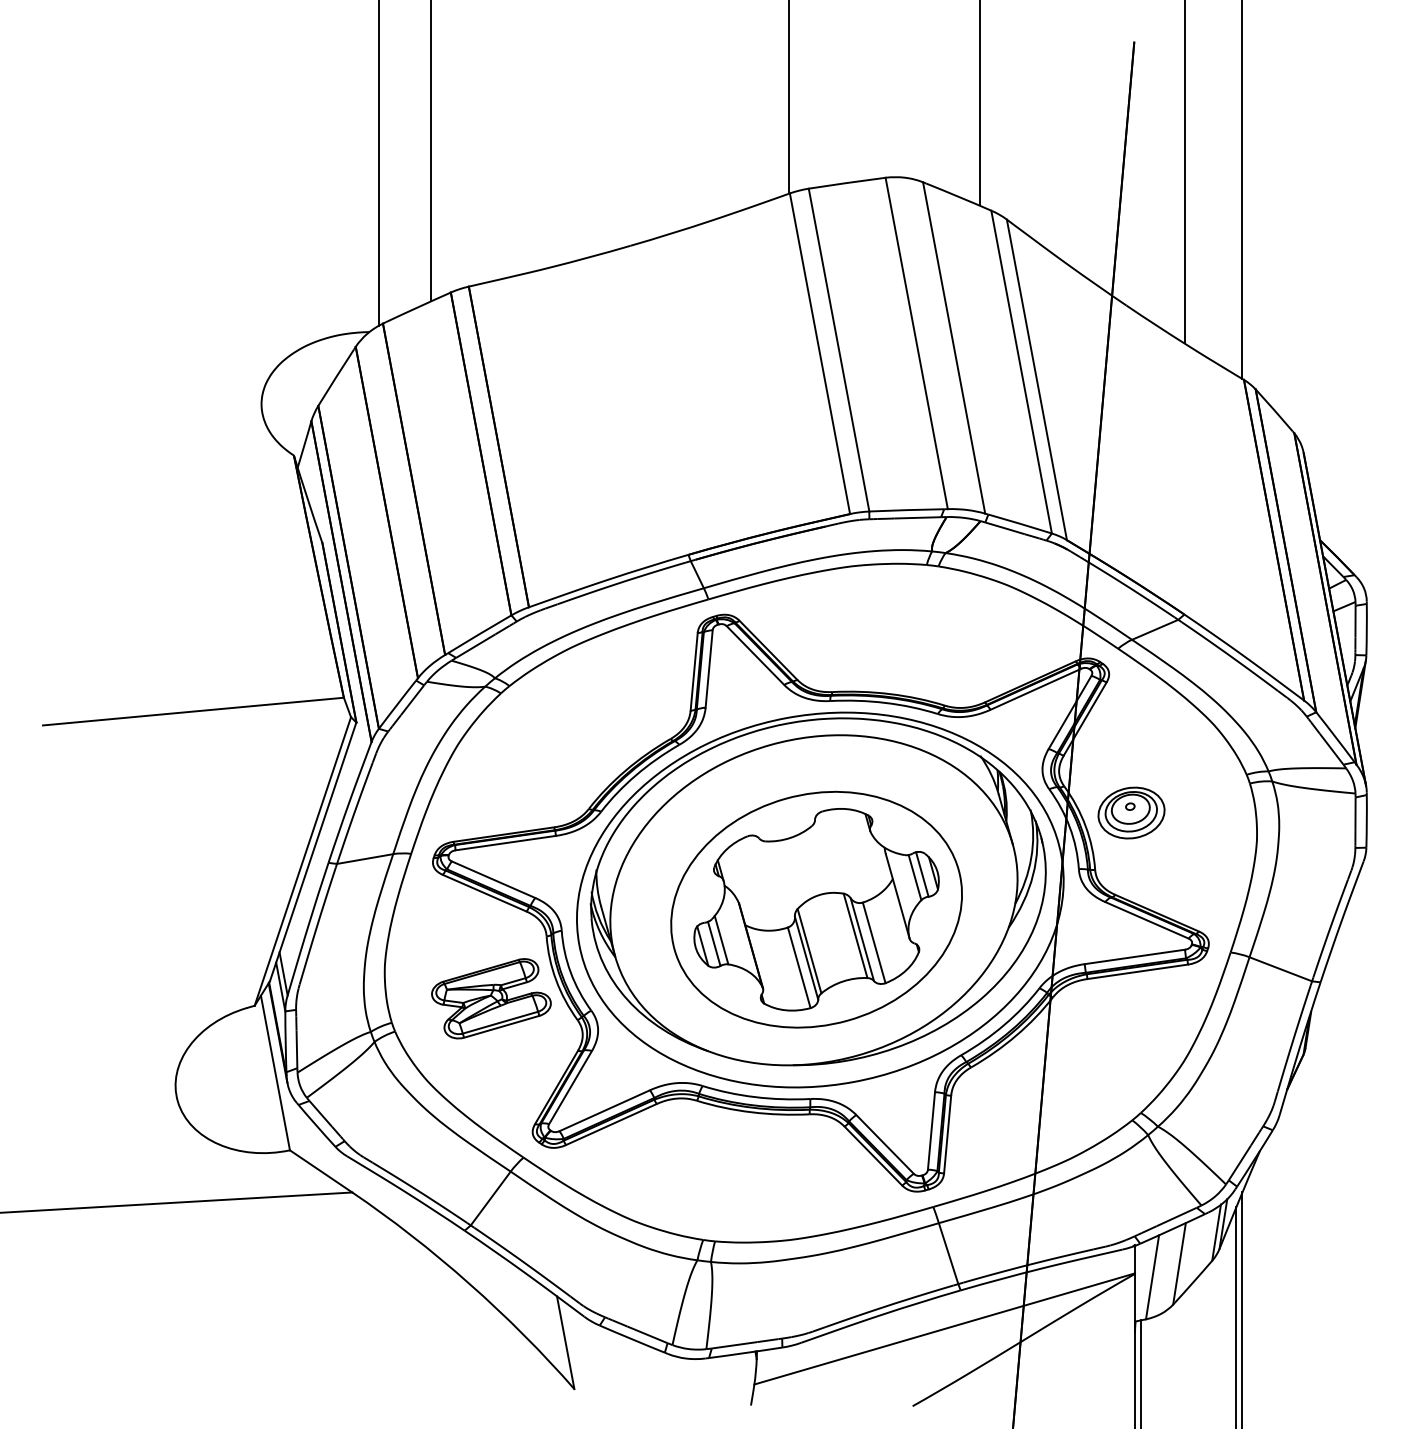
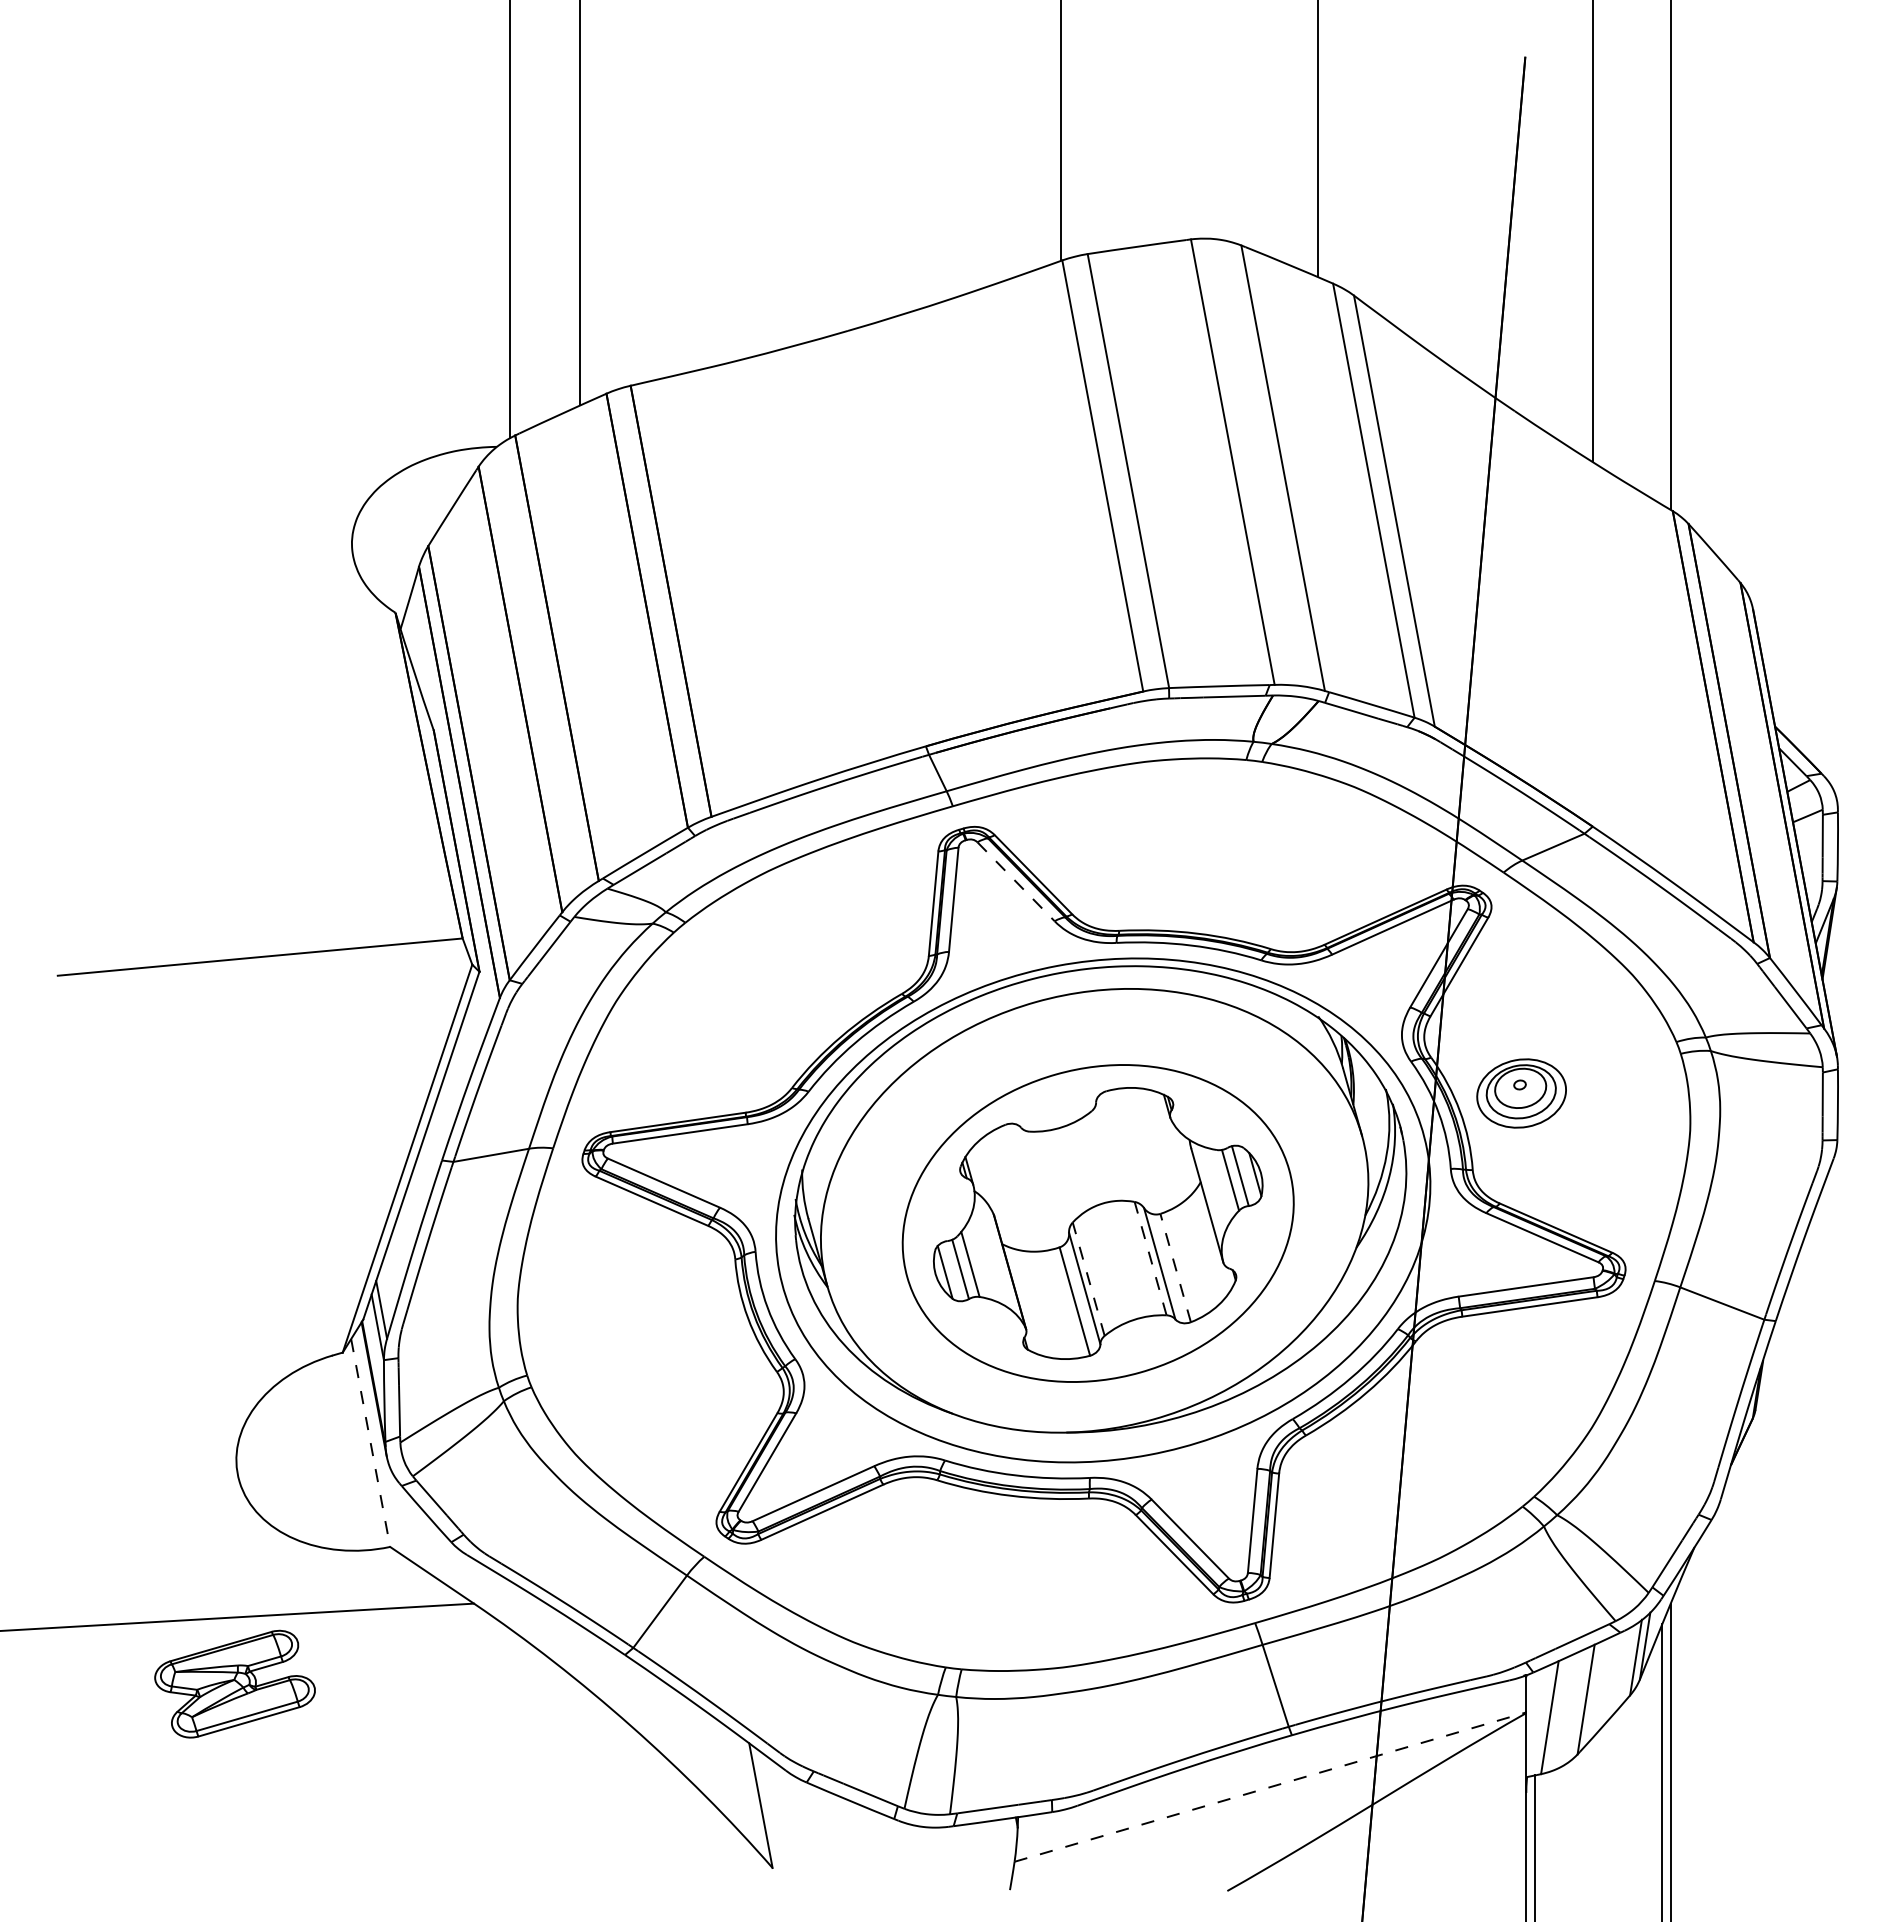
line: (755, 656) -> (1016, 882), solid -> dashed
line: (855, 935) -> (1150, 1258), solid -> dashed
line: (874, 942) -> (1175, 1267), solid -> dashed
line: (809, 951) -> (1088, 1279), solid -> dashed
part: (491, 998) -> (234, 1683), moved
line: (275, 1073) -> (370, 1443), solid -> dashed
line: (944, 1329) -> (1270, 1787), solid -> dashed

